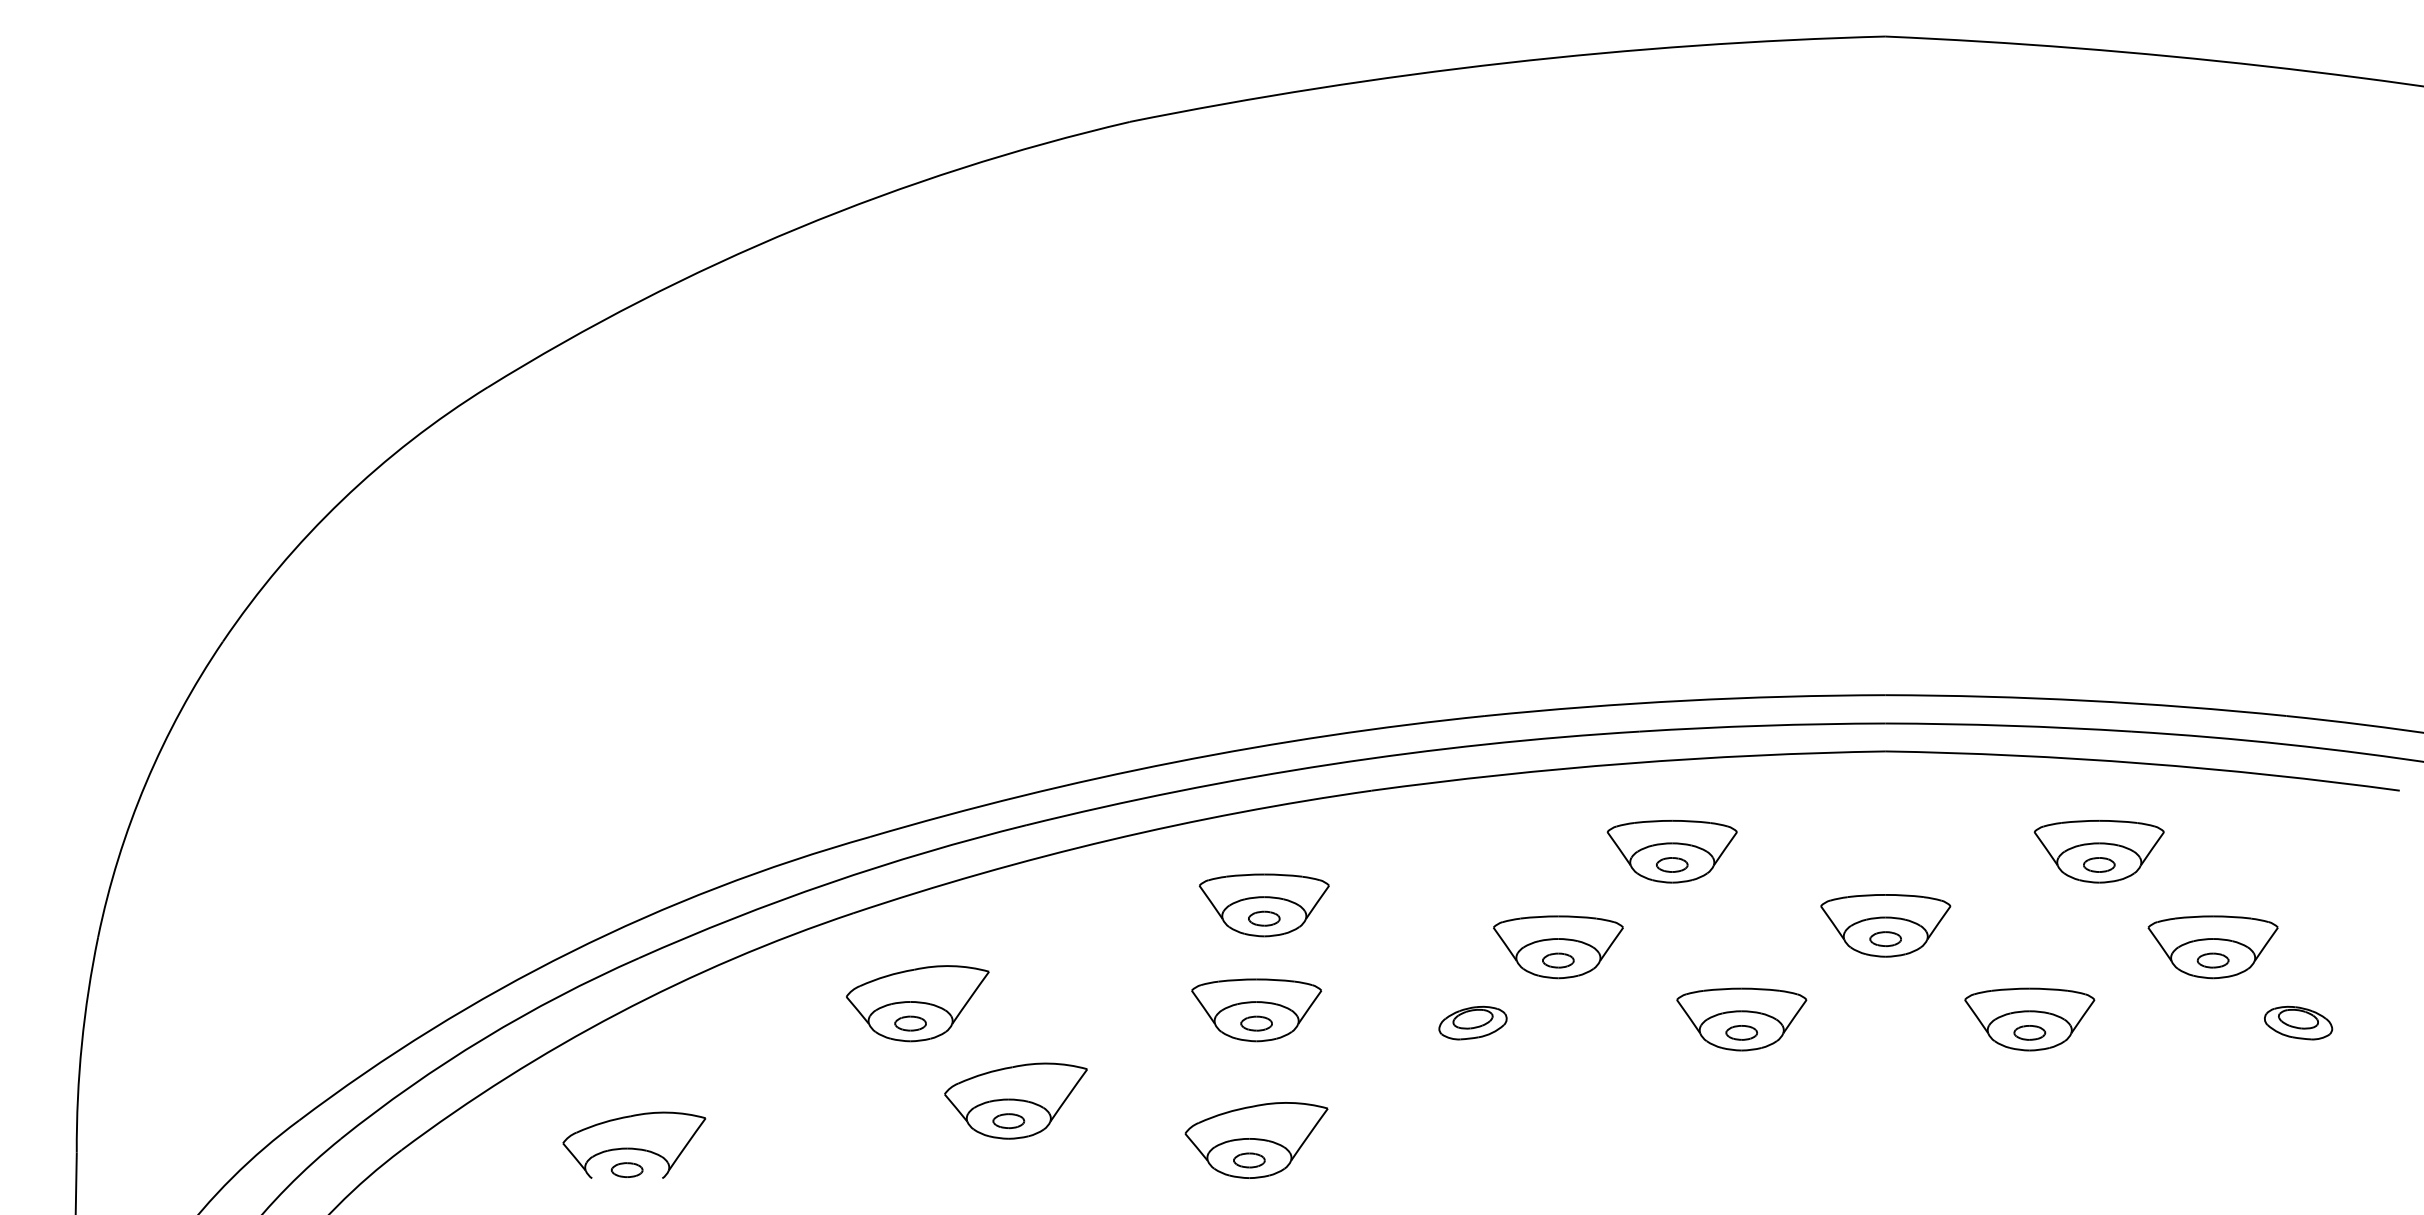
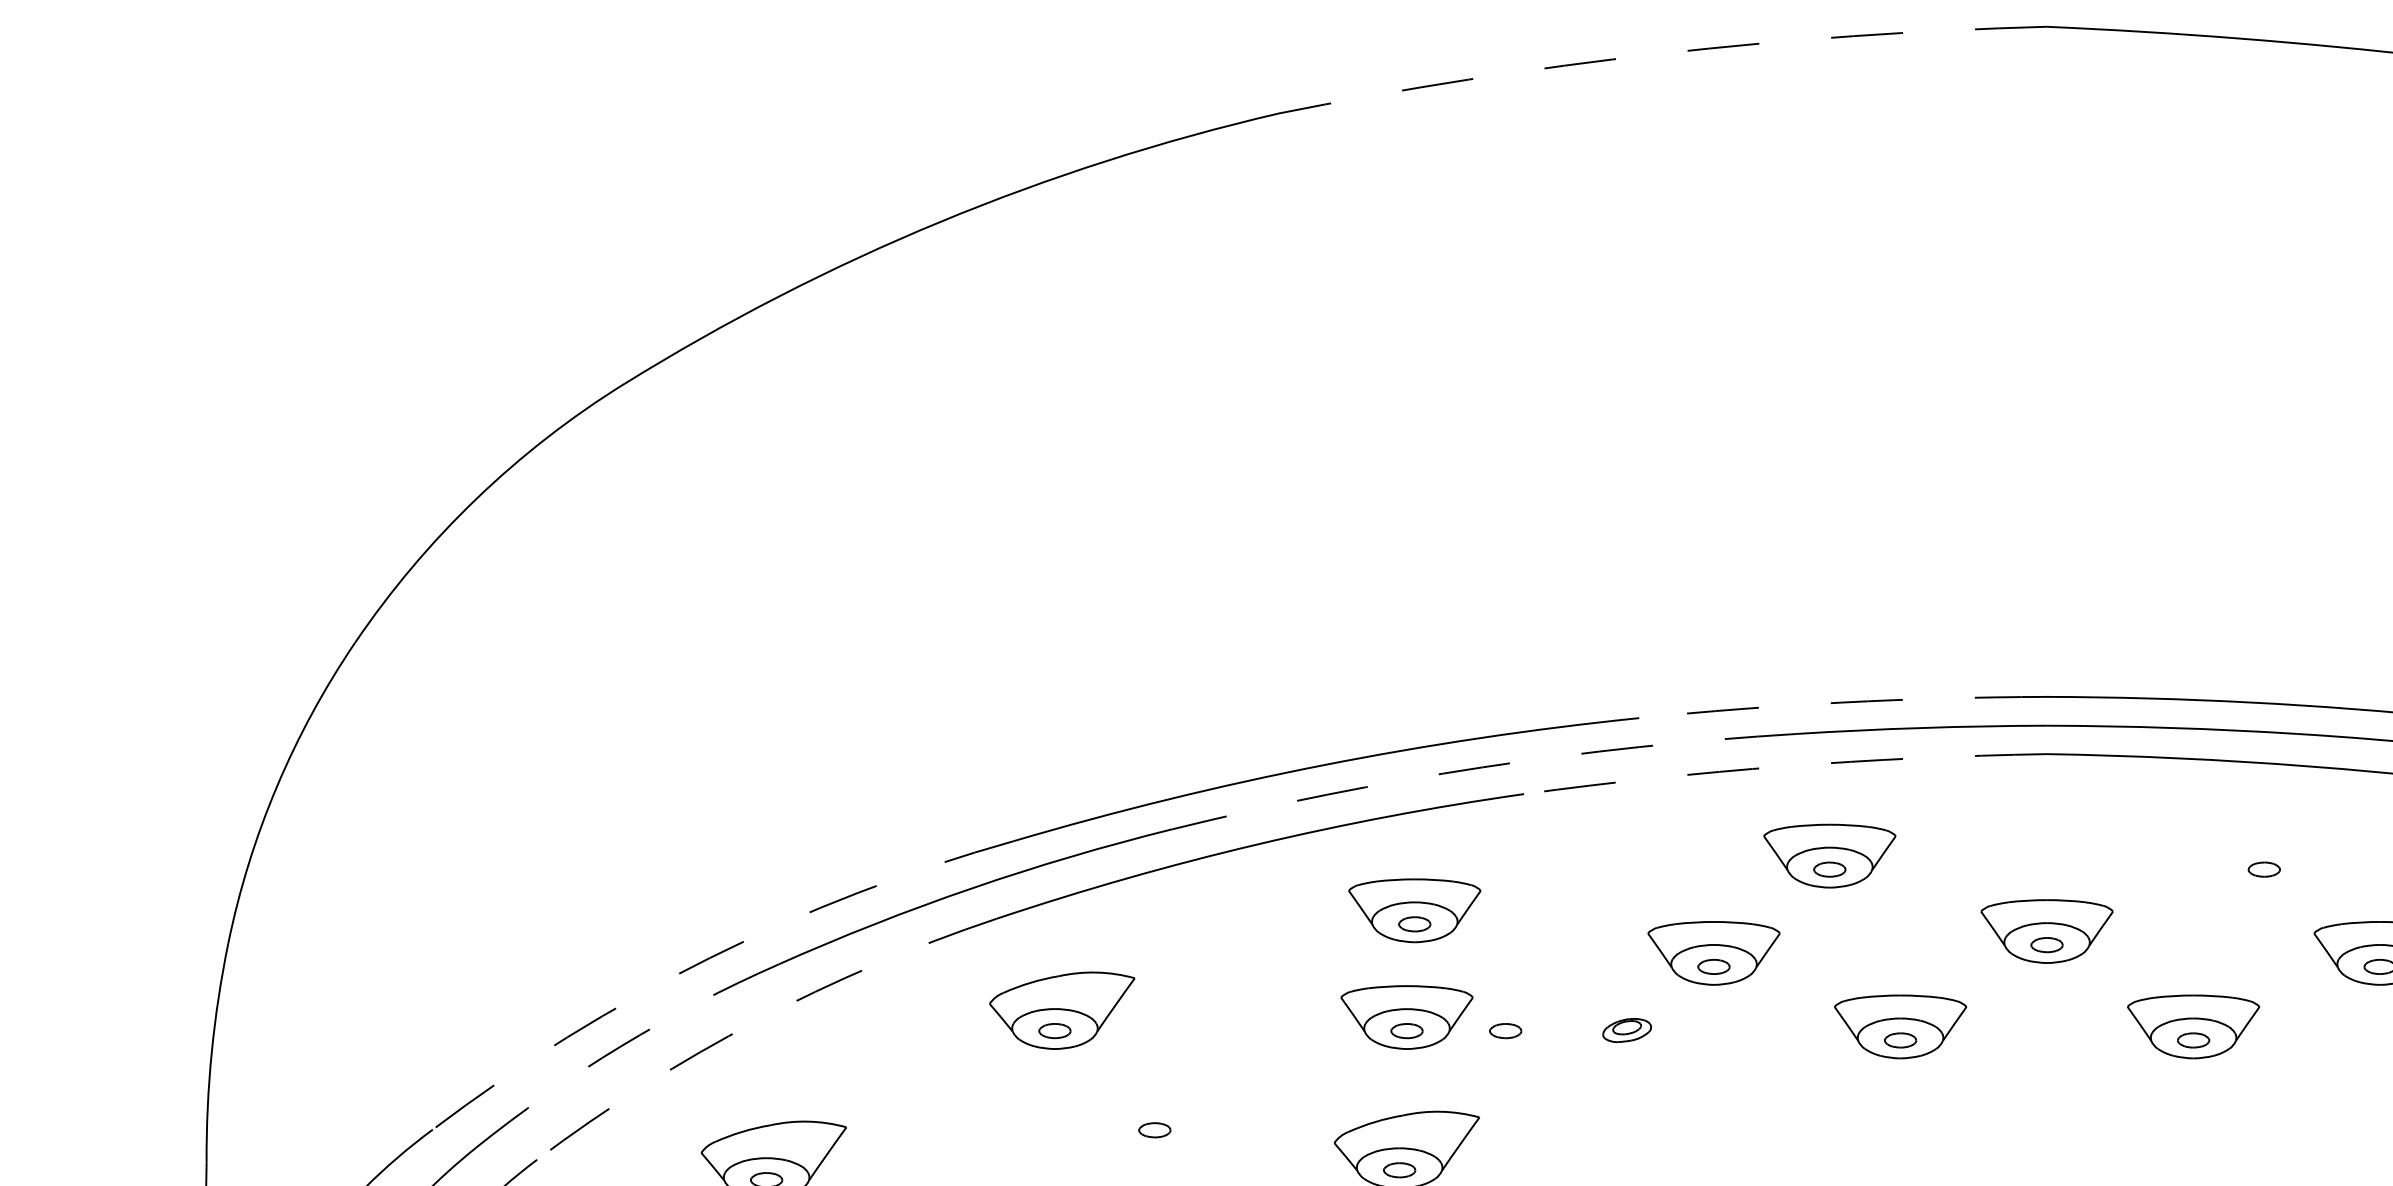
arc: (1505, 63) -> (1660, 54), solid -> dashed
arc: (1685, 700) -> (1843, 702), solid -> dashed
arc: (1628, 763) -> (1785, 766), solid -> dashed
arc: (1330, 764) -> (1482, 767), solid -> dashed
part: (2098, 851) -> (2263, 855), removed
arc: (571, 951) -> (709, 957), solid -> dashed
arc: (617, 1013) -> (756, 1020), solid -> dashed
part: (1472, 1022) -> (1626, 1029), size x0.7
part: (1353, 1023) -> (1505, 1030), added
arc: (484, 1038) -> (621, 1046), solid -> dashed
part: (1015, 1100) -> (1161, 1109), removed

